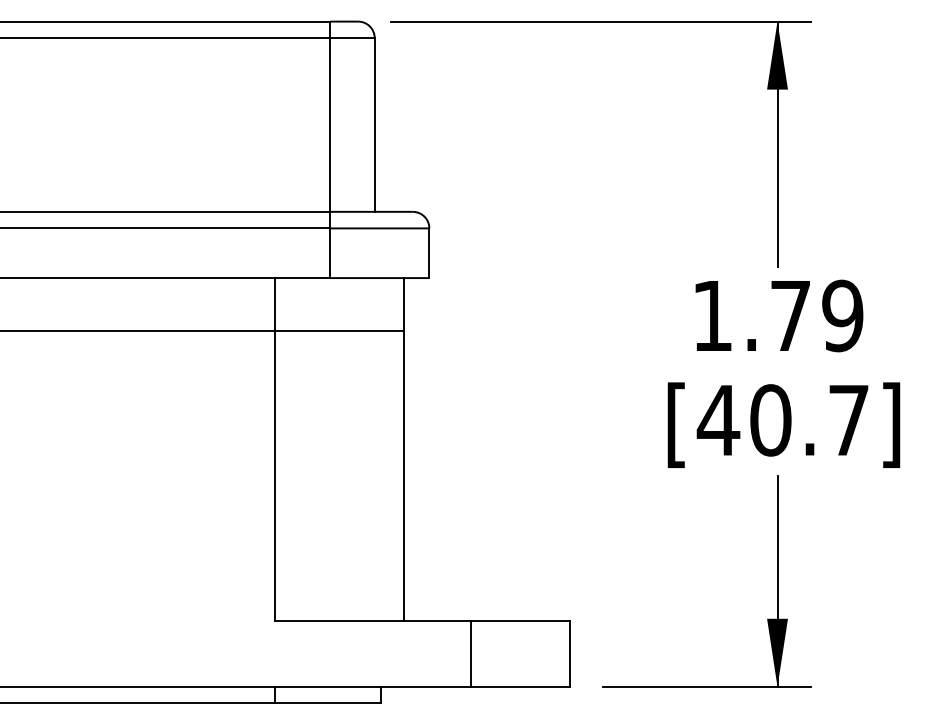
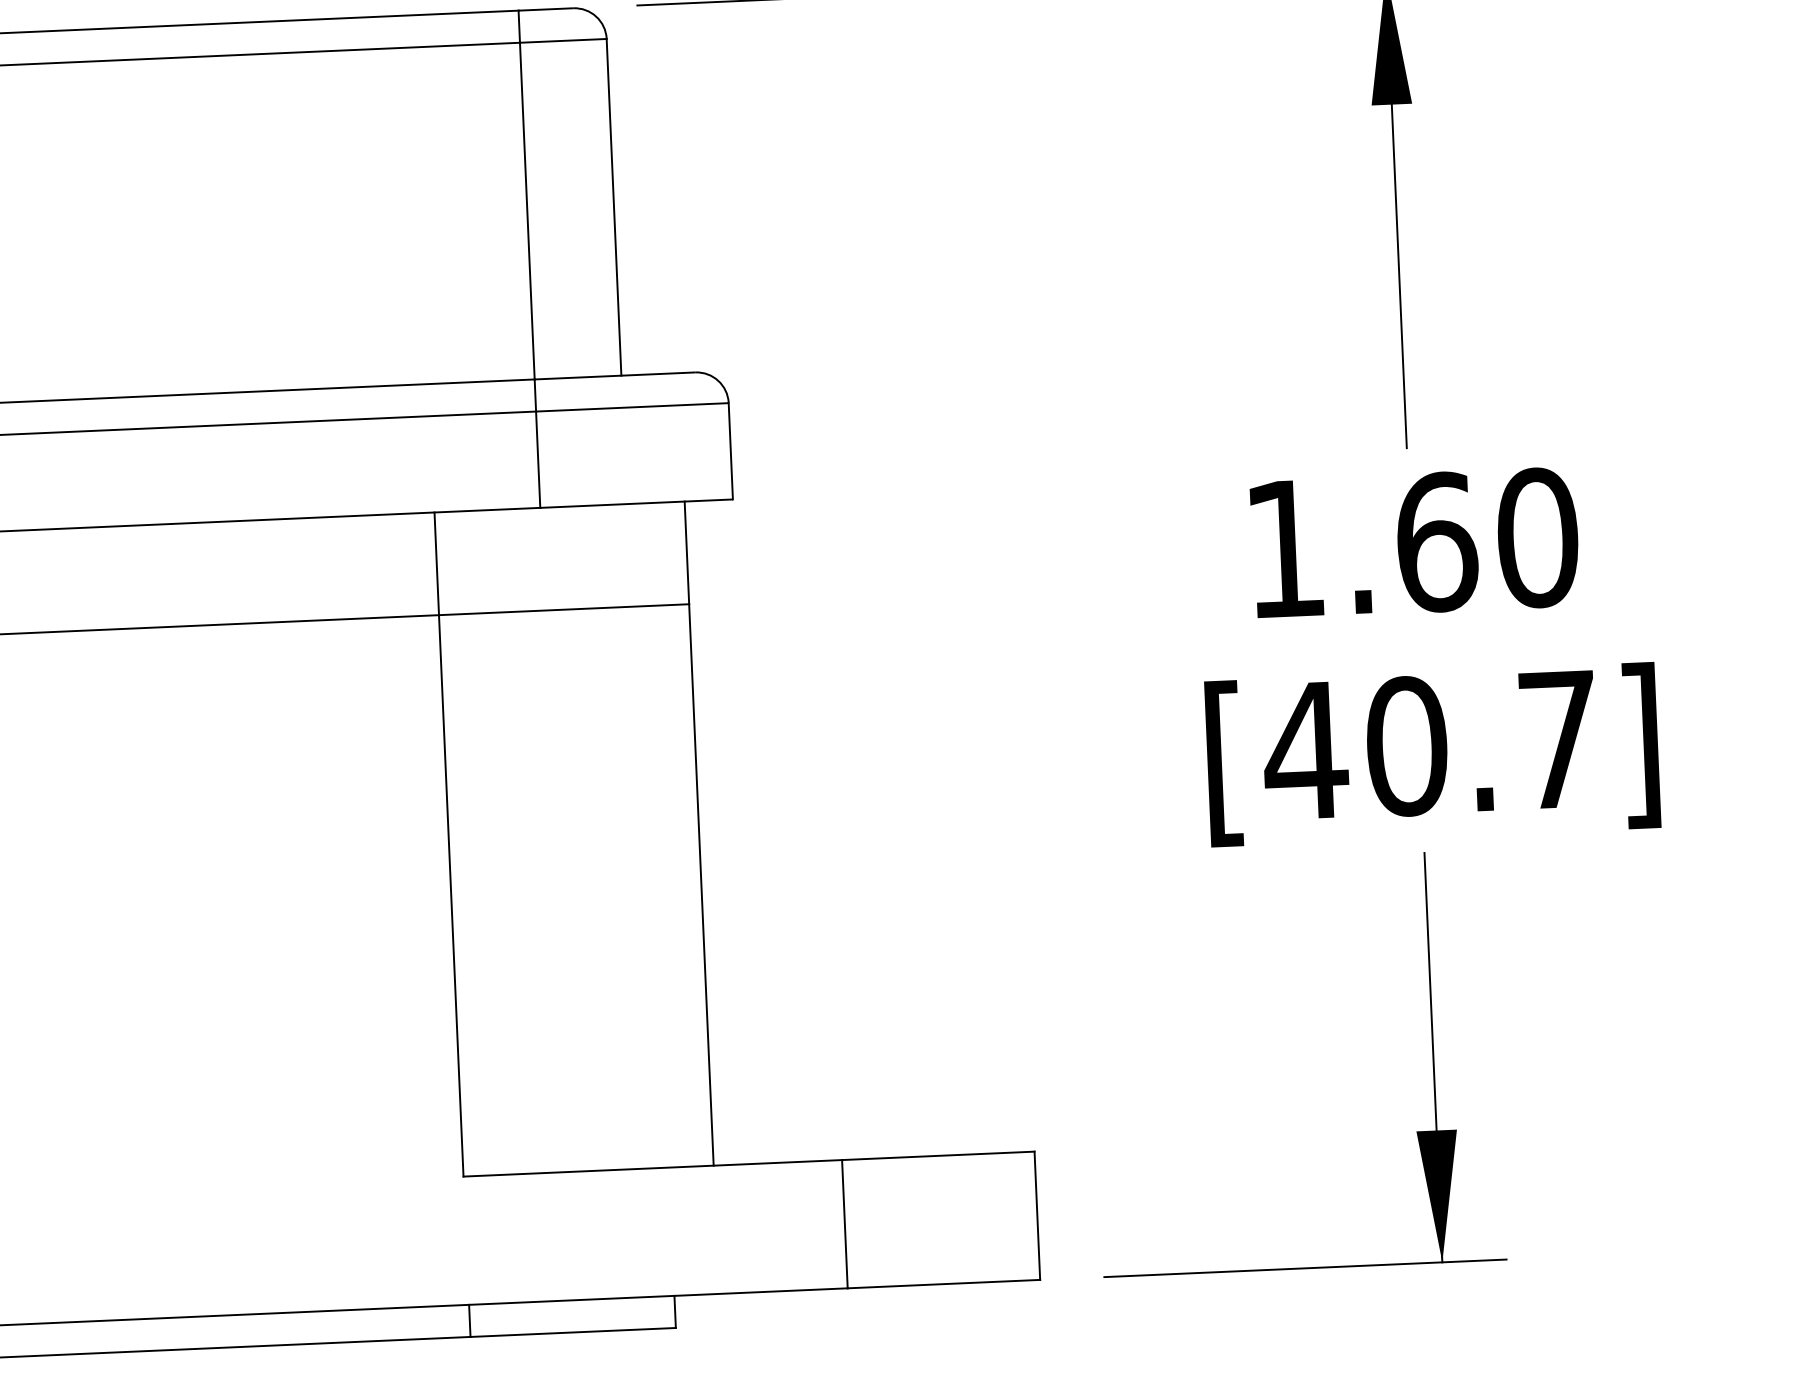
text: (816, 315) -> (1486, 539), 1.79 -> 1.60

